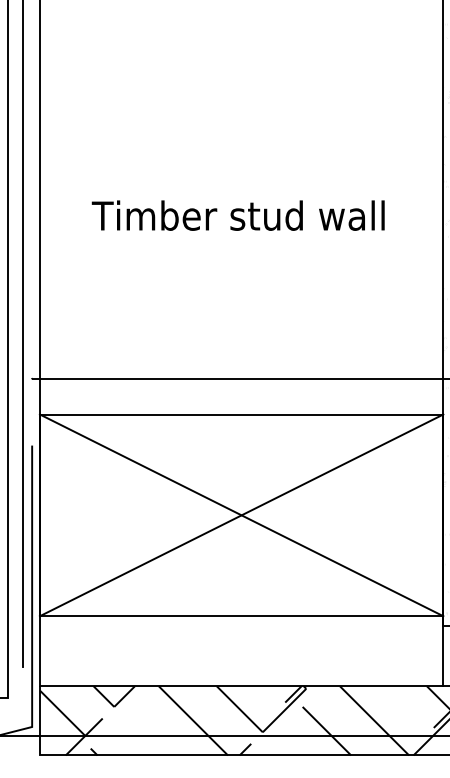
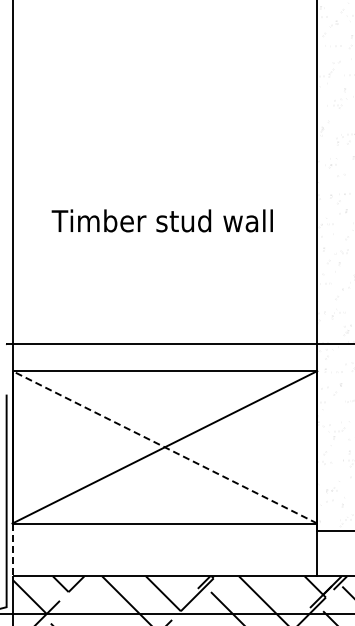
line: (241, 515) -> (164, 447), solid -> dashed
line: (39, 651) -> (12, 550), solid -> dashed

